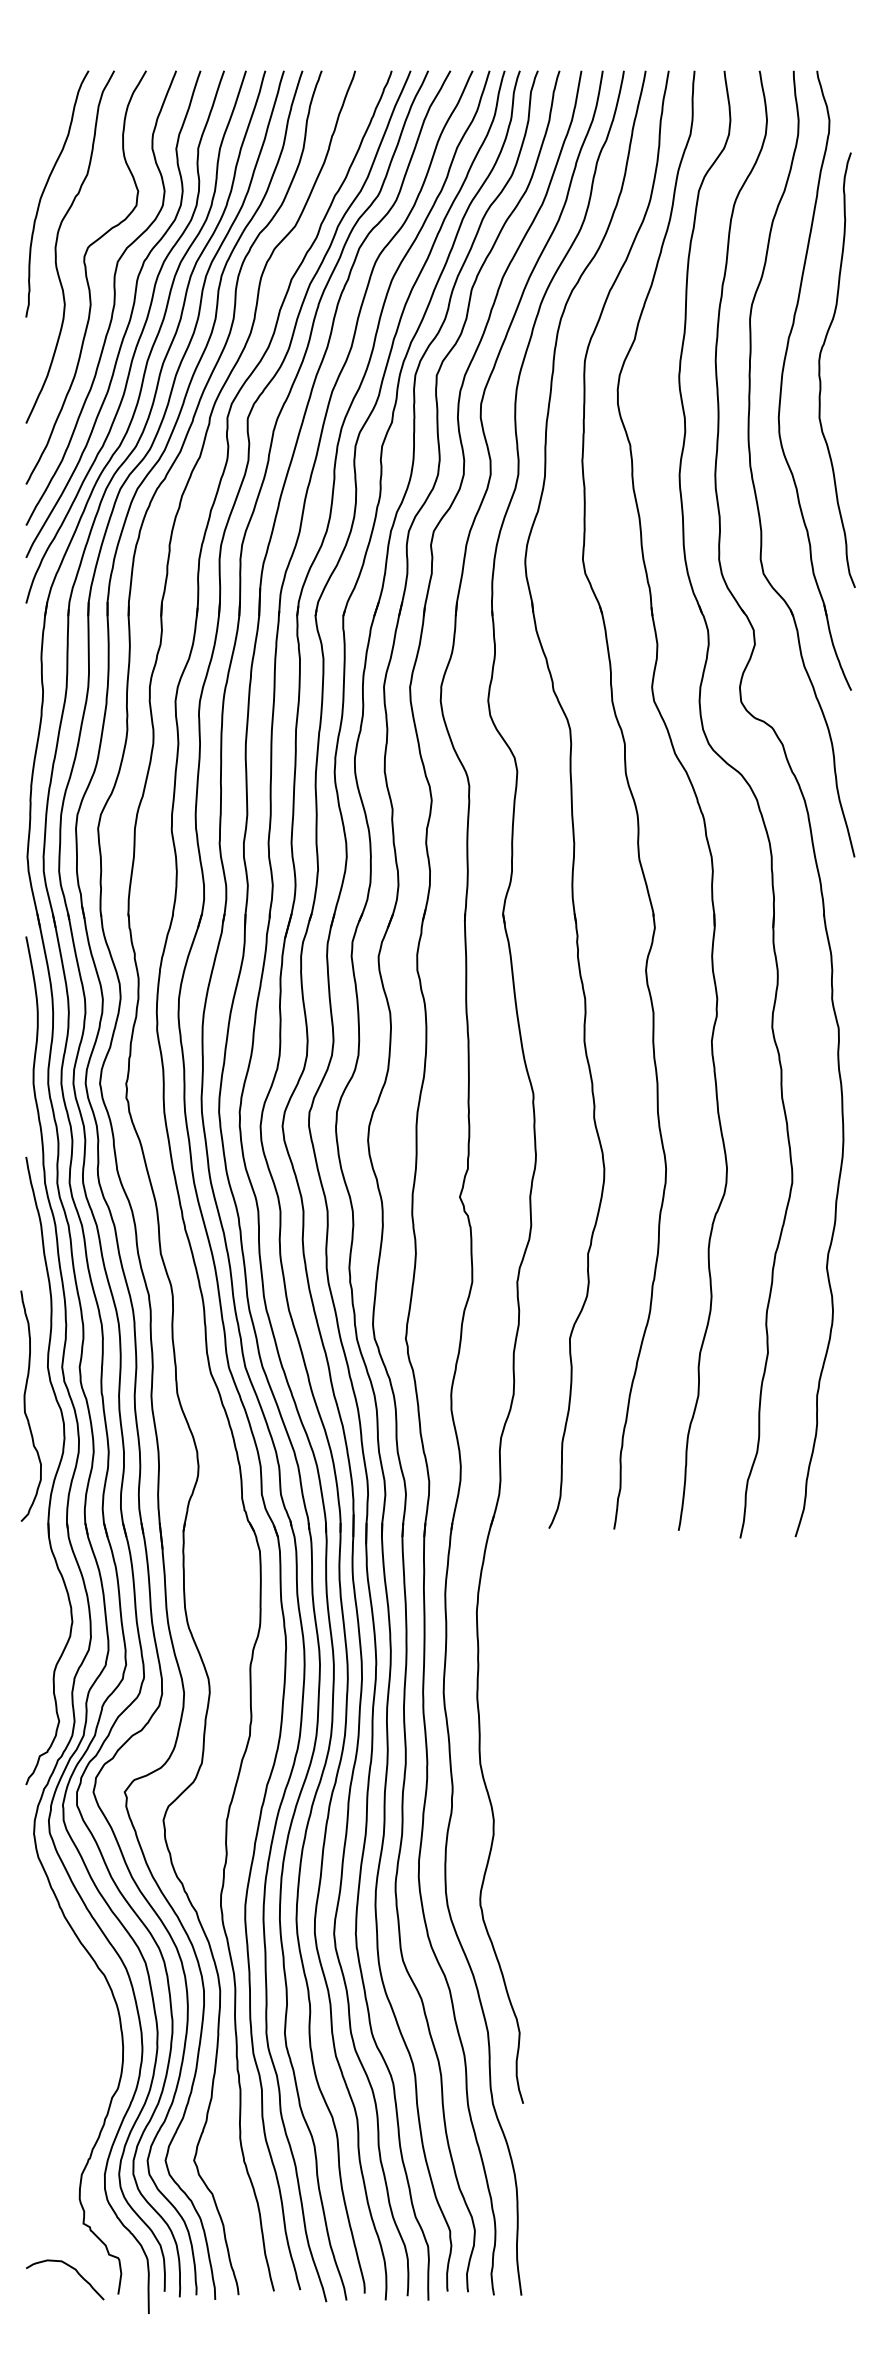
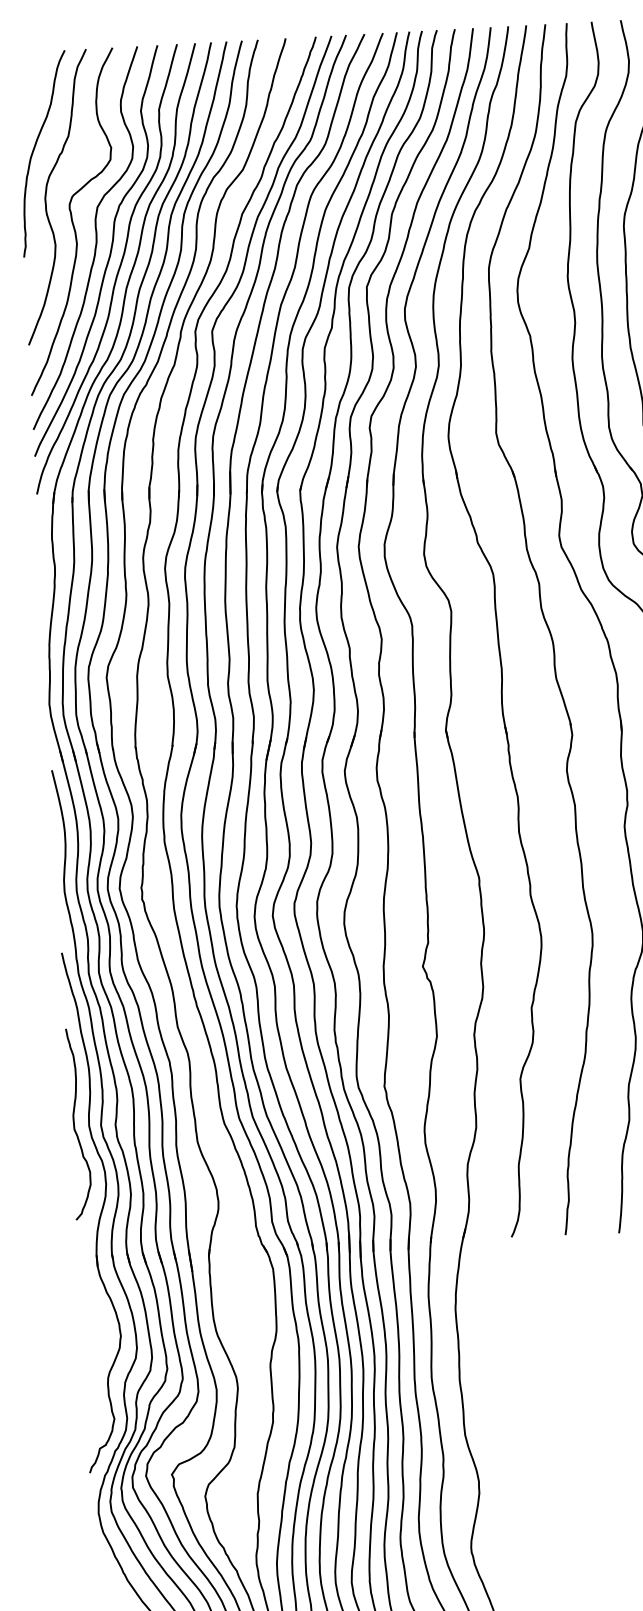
curve: (25, 1405) -> (74, 1123), moved

